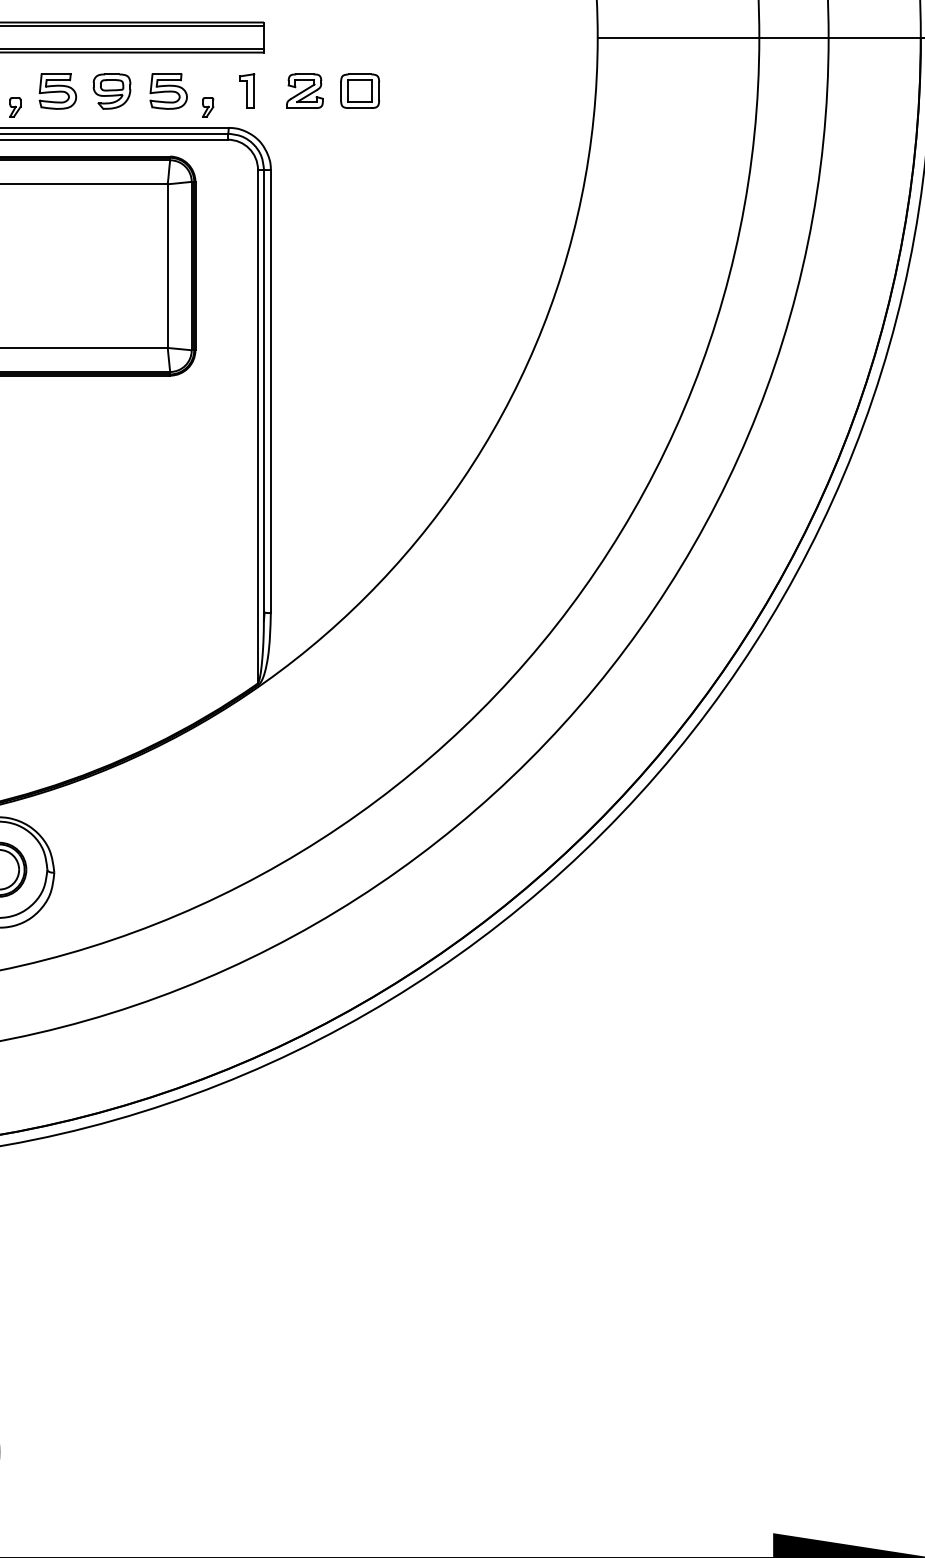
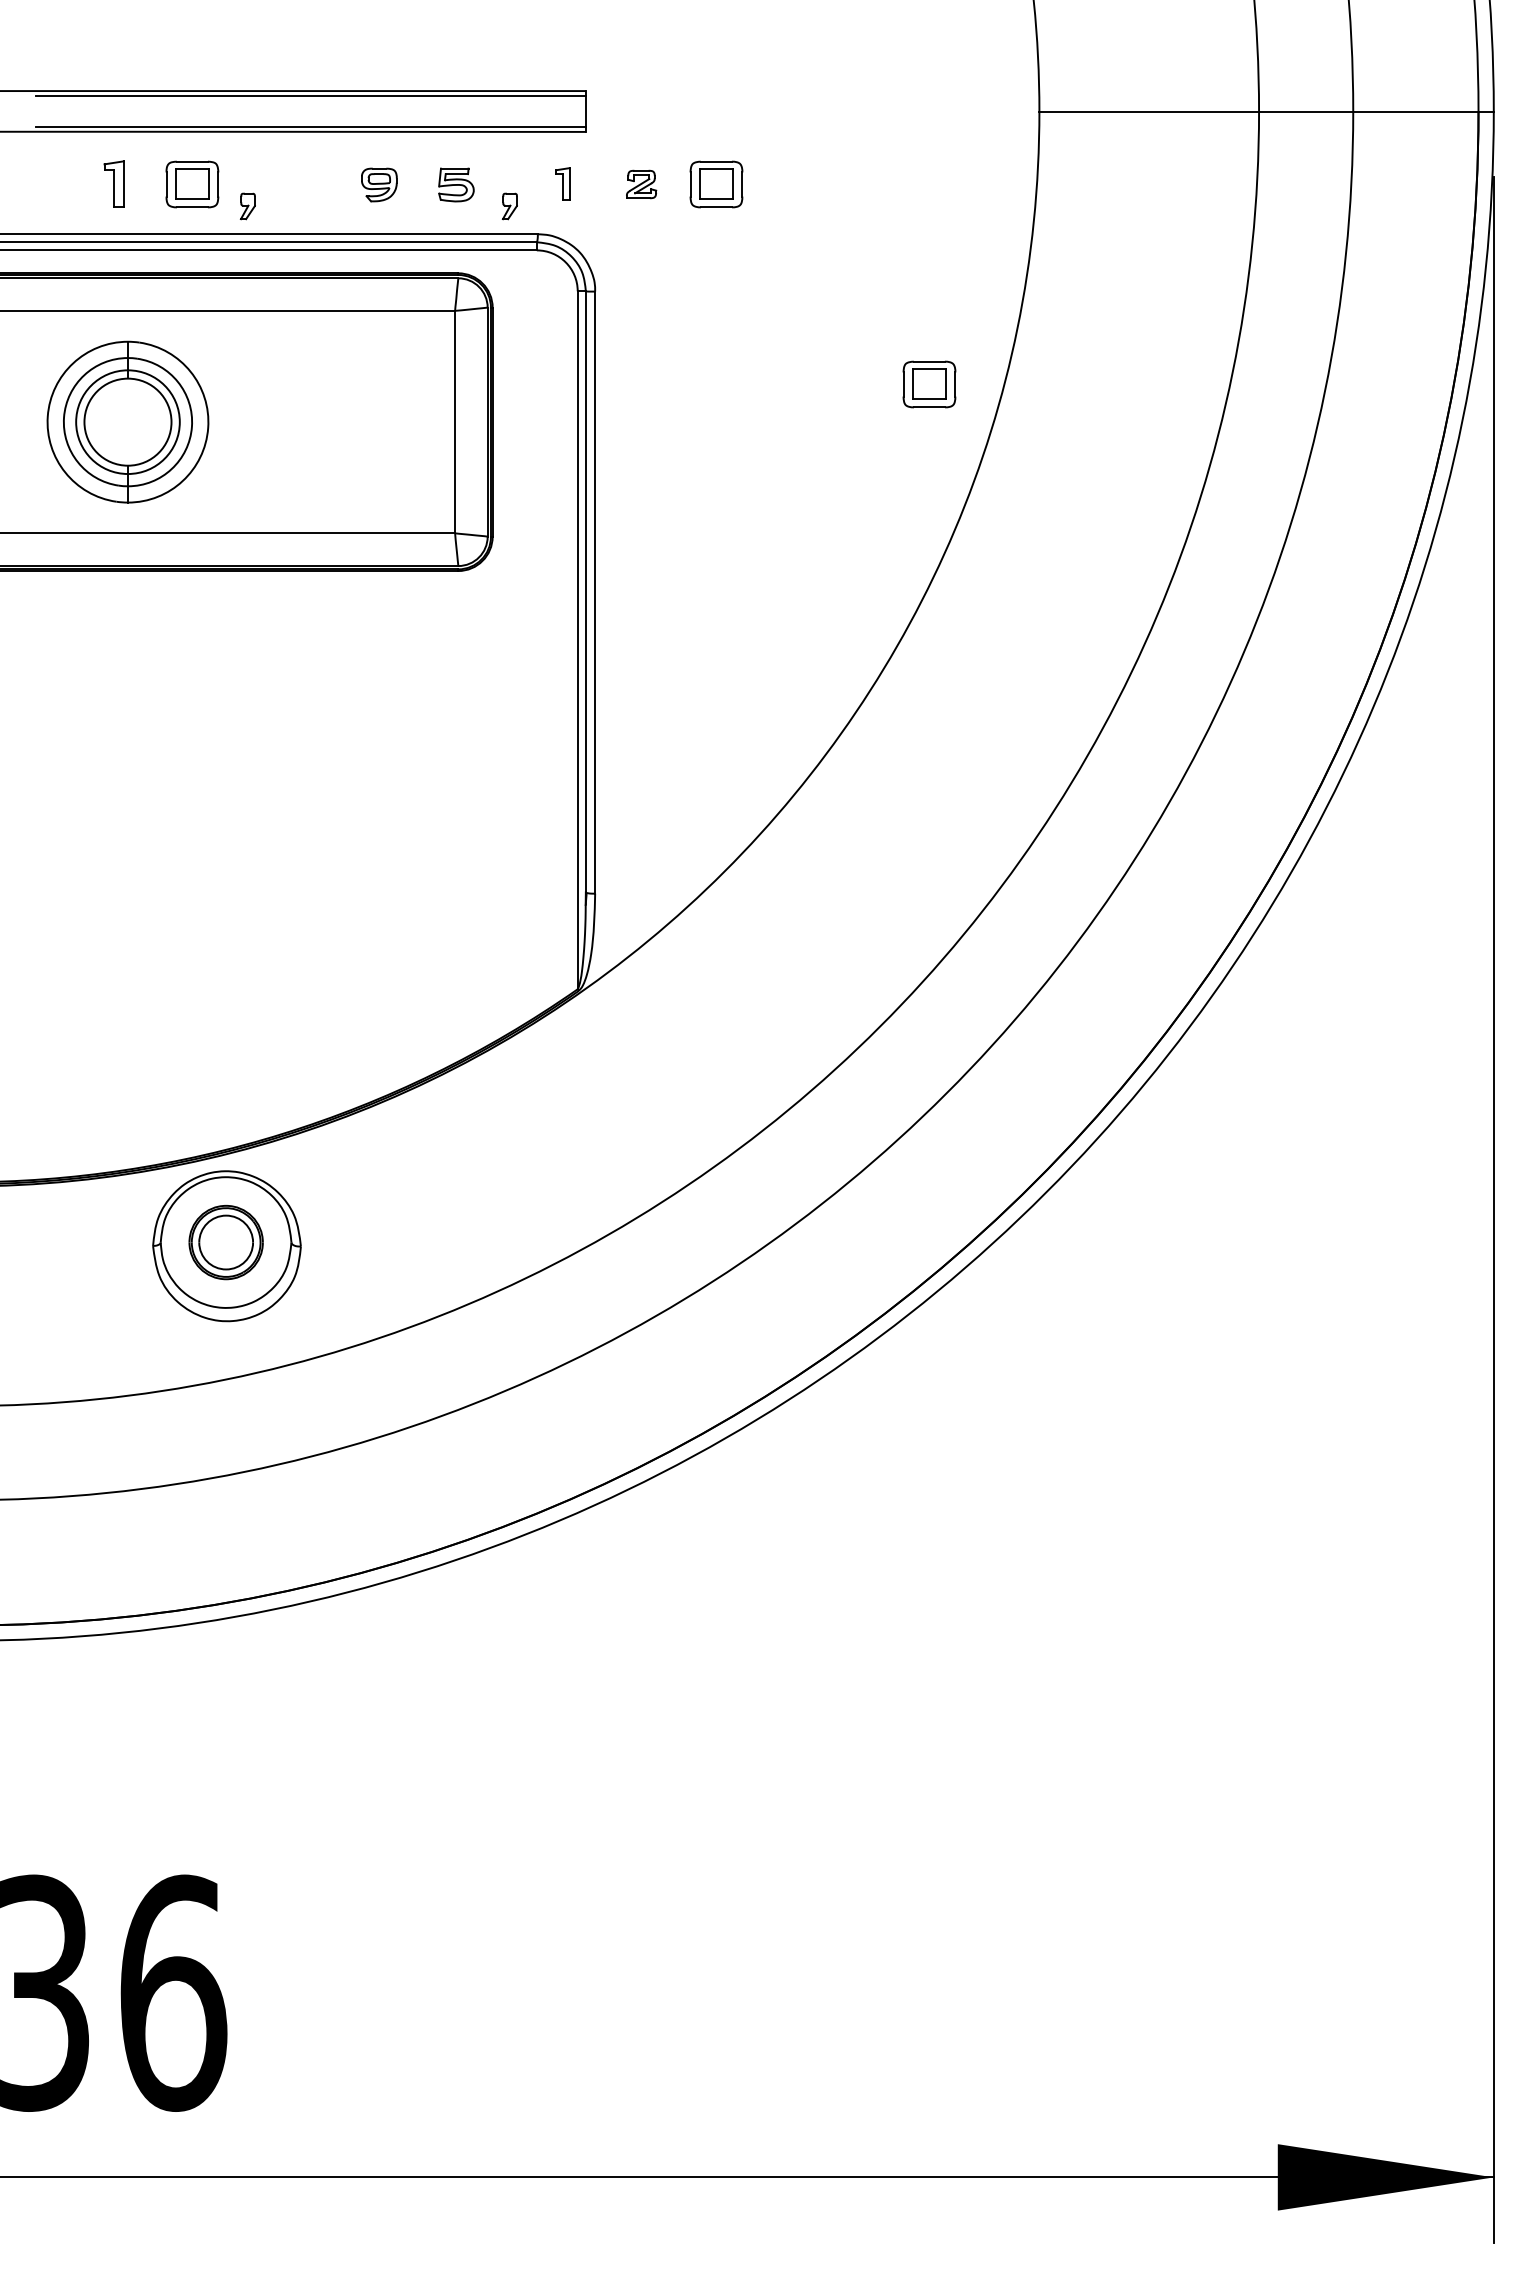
part: (246, 90) -> (562, 183), size x0.7
part: (57, 91) -> (305, 184), removed
part: (112, 91) -> (379, 184), size x0.7
part: (168, 91) -> (456, 184), size x0.7
part: (304, 91) -> (641, 184), size x0.6
part: (516, 238) -> (929, 384), added

